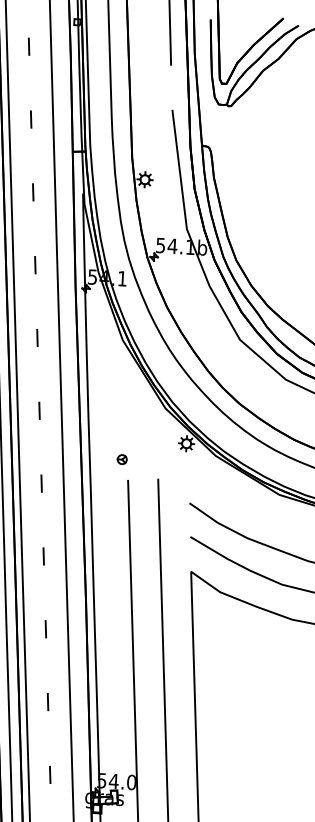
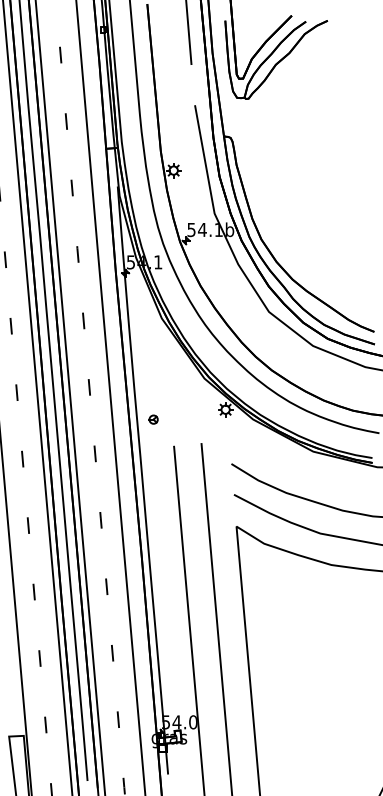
part: (122, 459) -> (153, 419), moved

